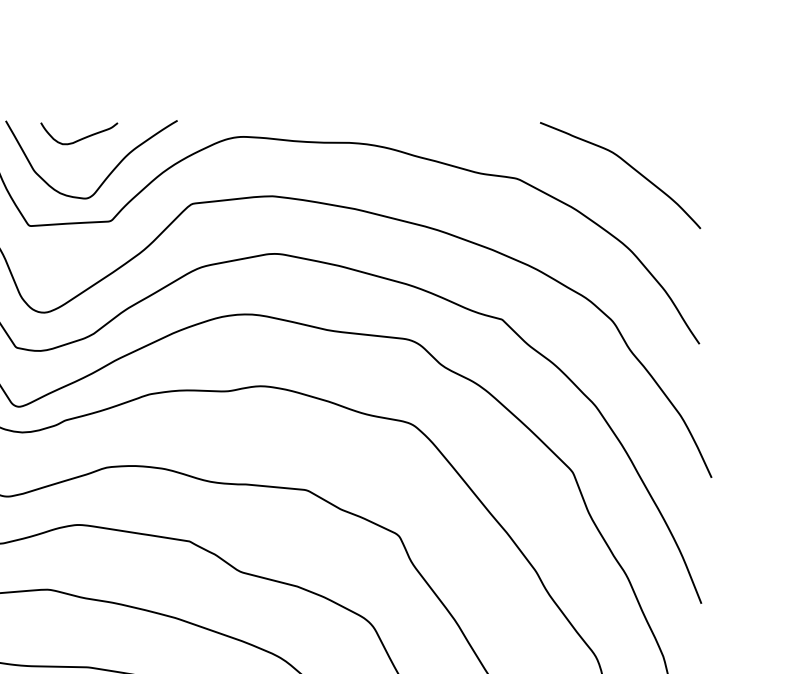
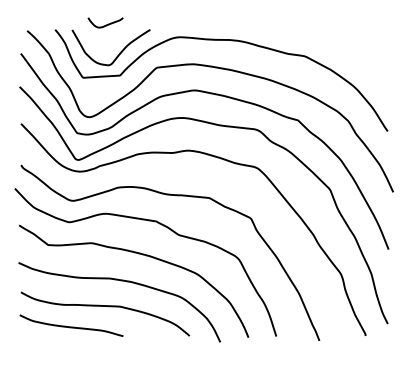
curve: (78, 137) -> (105, 24), moved
curve: (626, 166) -> (354, 50), removed

